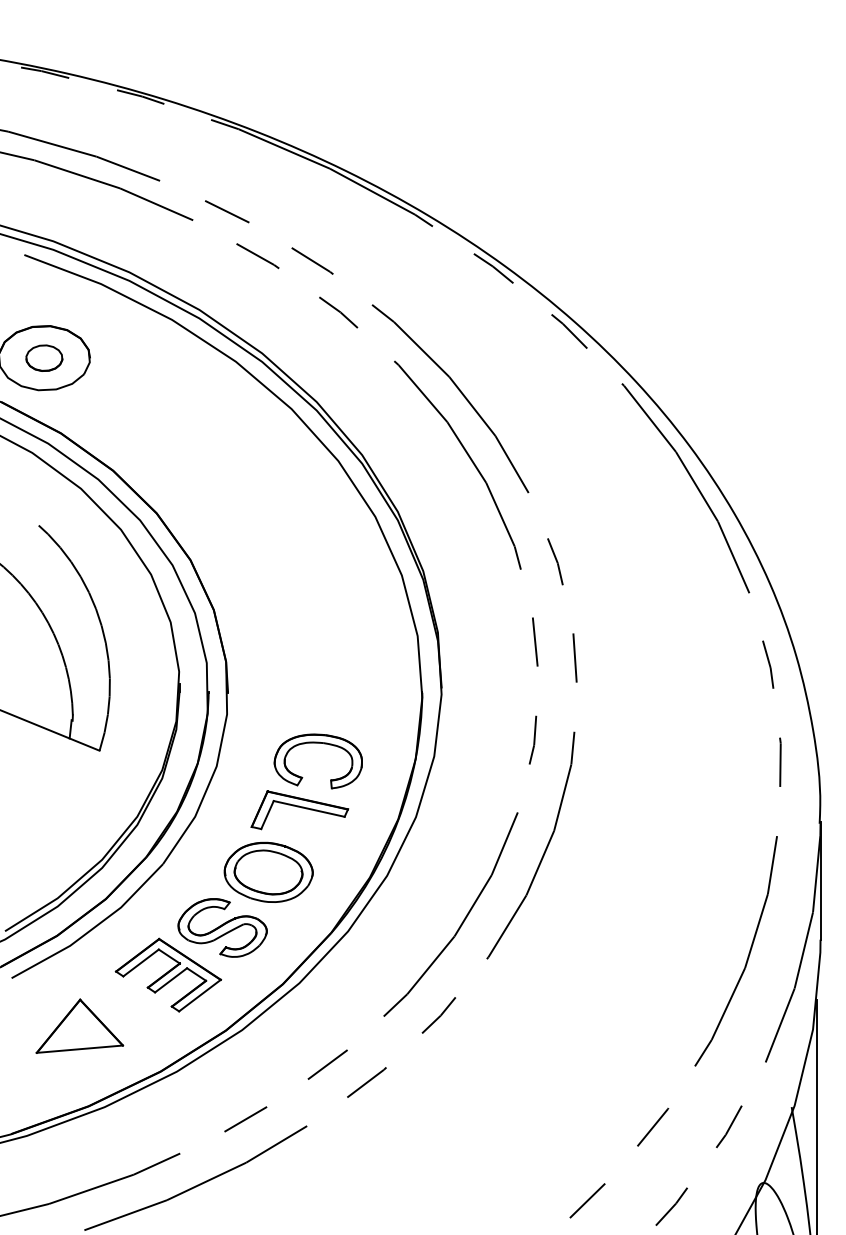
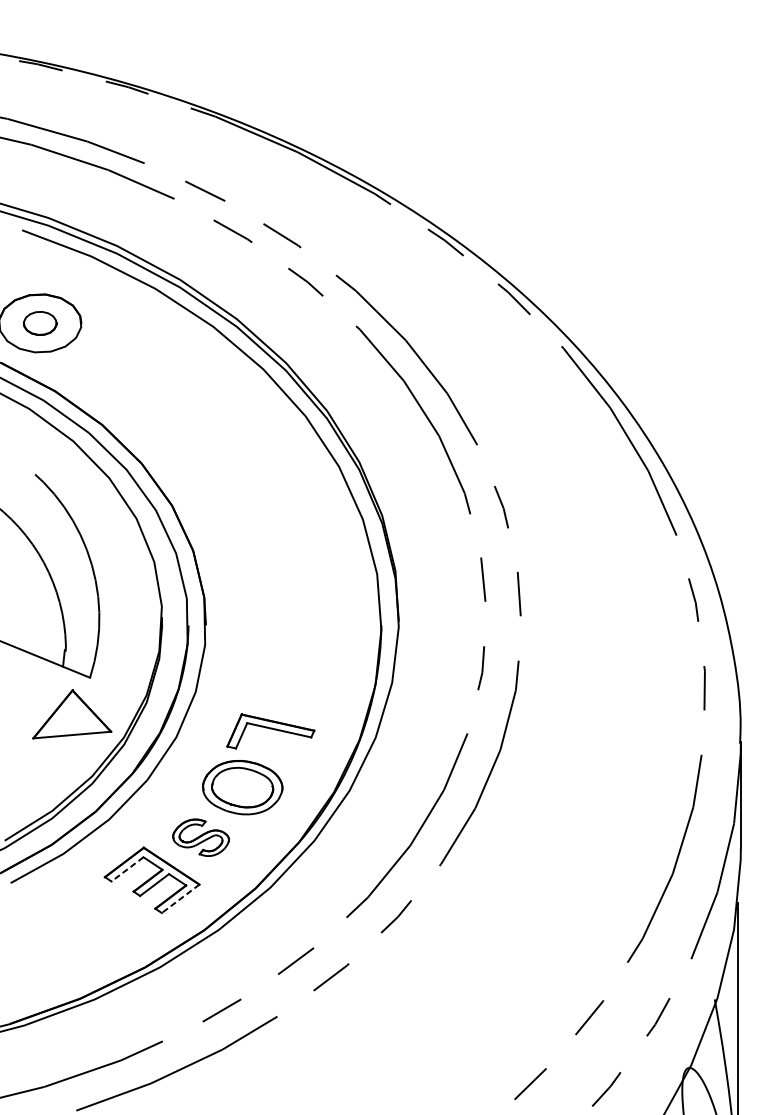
part: (317, 743) -> (286, 671), removed
part: (222, 927) -> (201, 837), size x0.7
line: (140, 963) -> (126, 869), solid -> dashed
line: (199, 995) -> (180, 898), solid -> dashed
part: (79, 1025) -> (71, 713), moved

